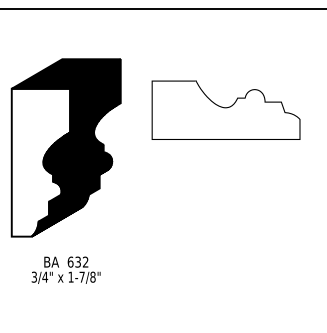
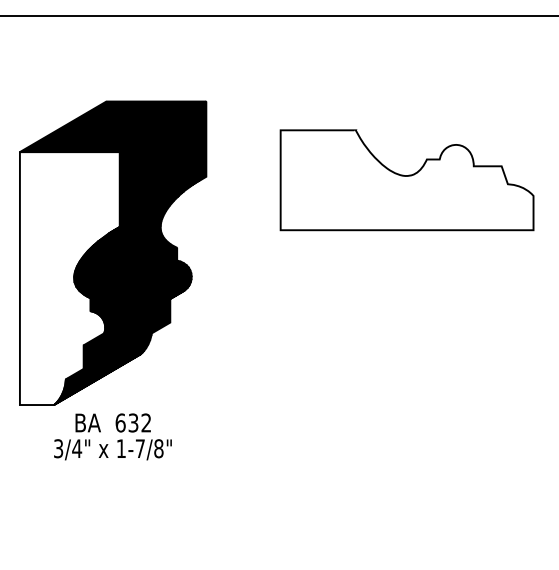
part: (225, 109) -> (406, 178), moved
text: (65, 269) -> (111, 435), moved

